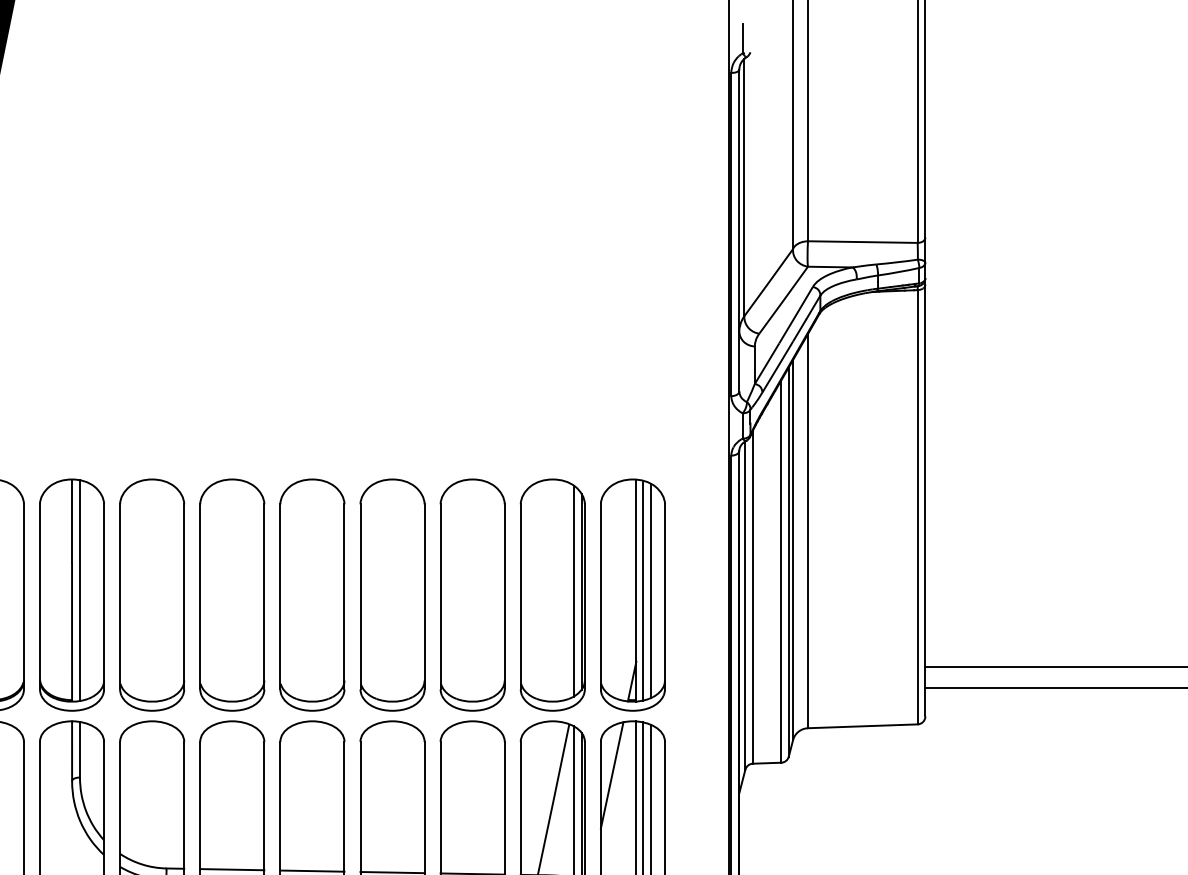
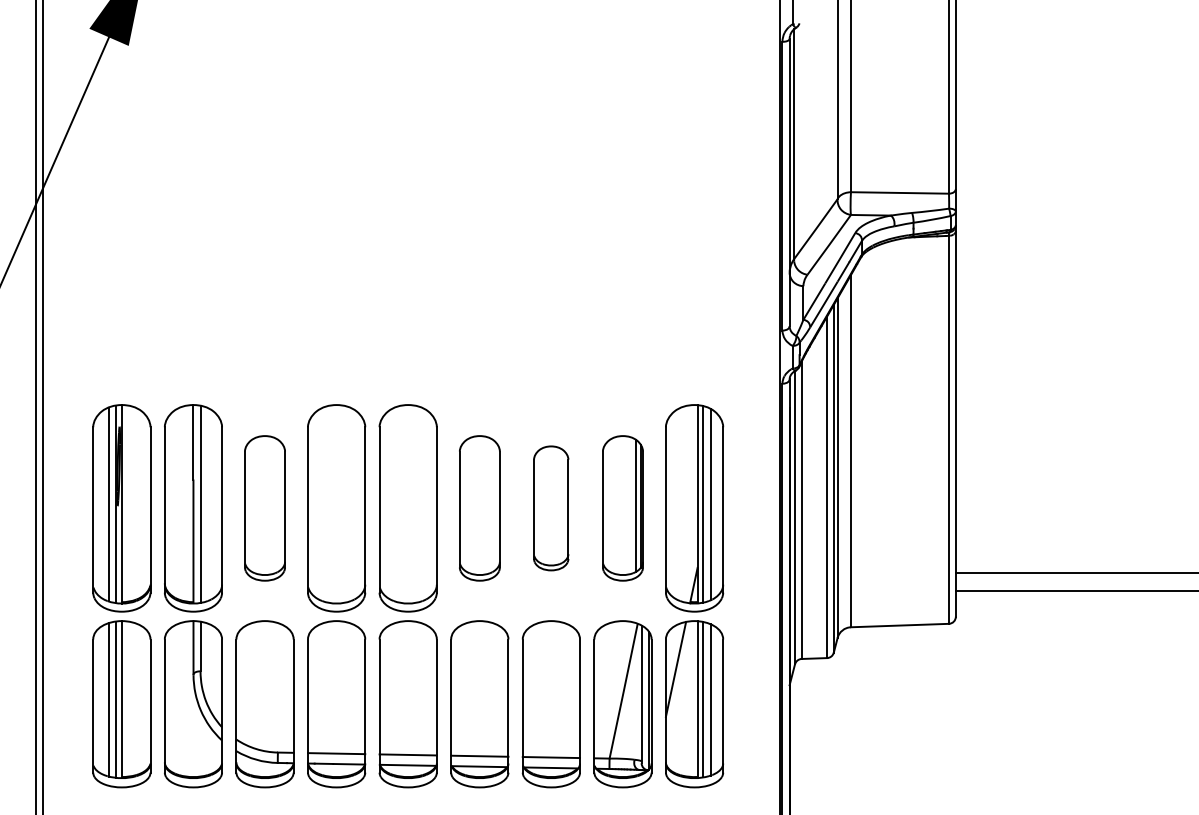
part: (151, 595) -> (264, 508), size x0.7
part: (392, 595) -> (479, 508), size x0.7
part: (471, 595) -> (550, 508), size x0.6
part: (552, 595) -> (622, 508), size x0.7

